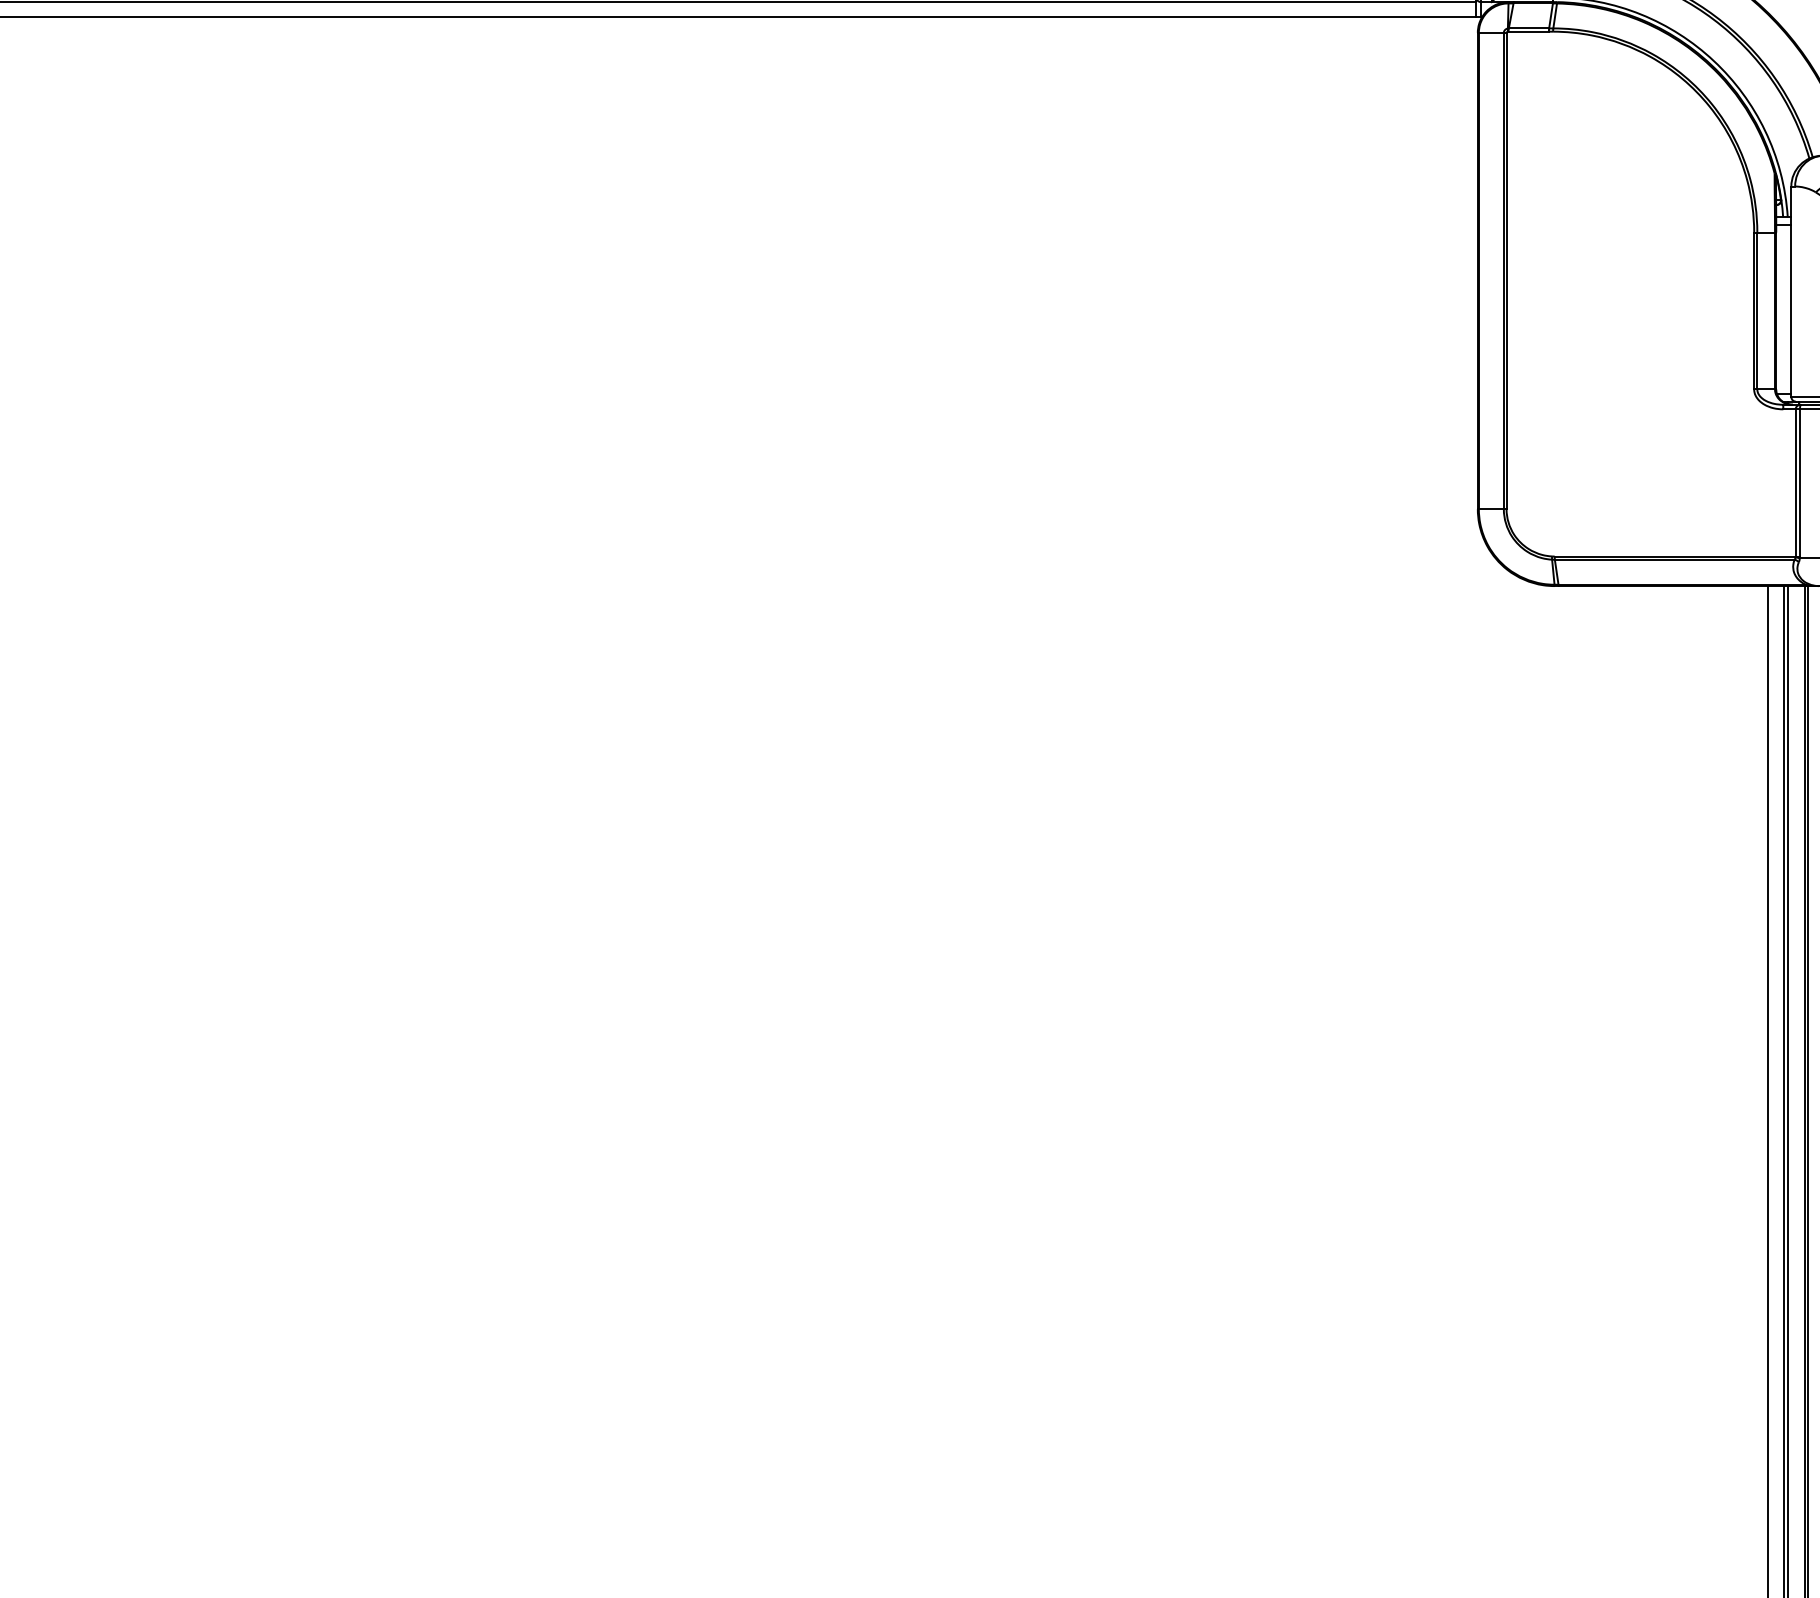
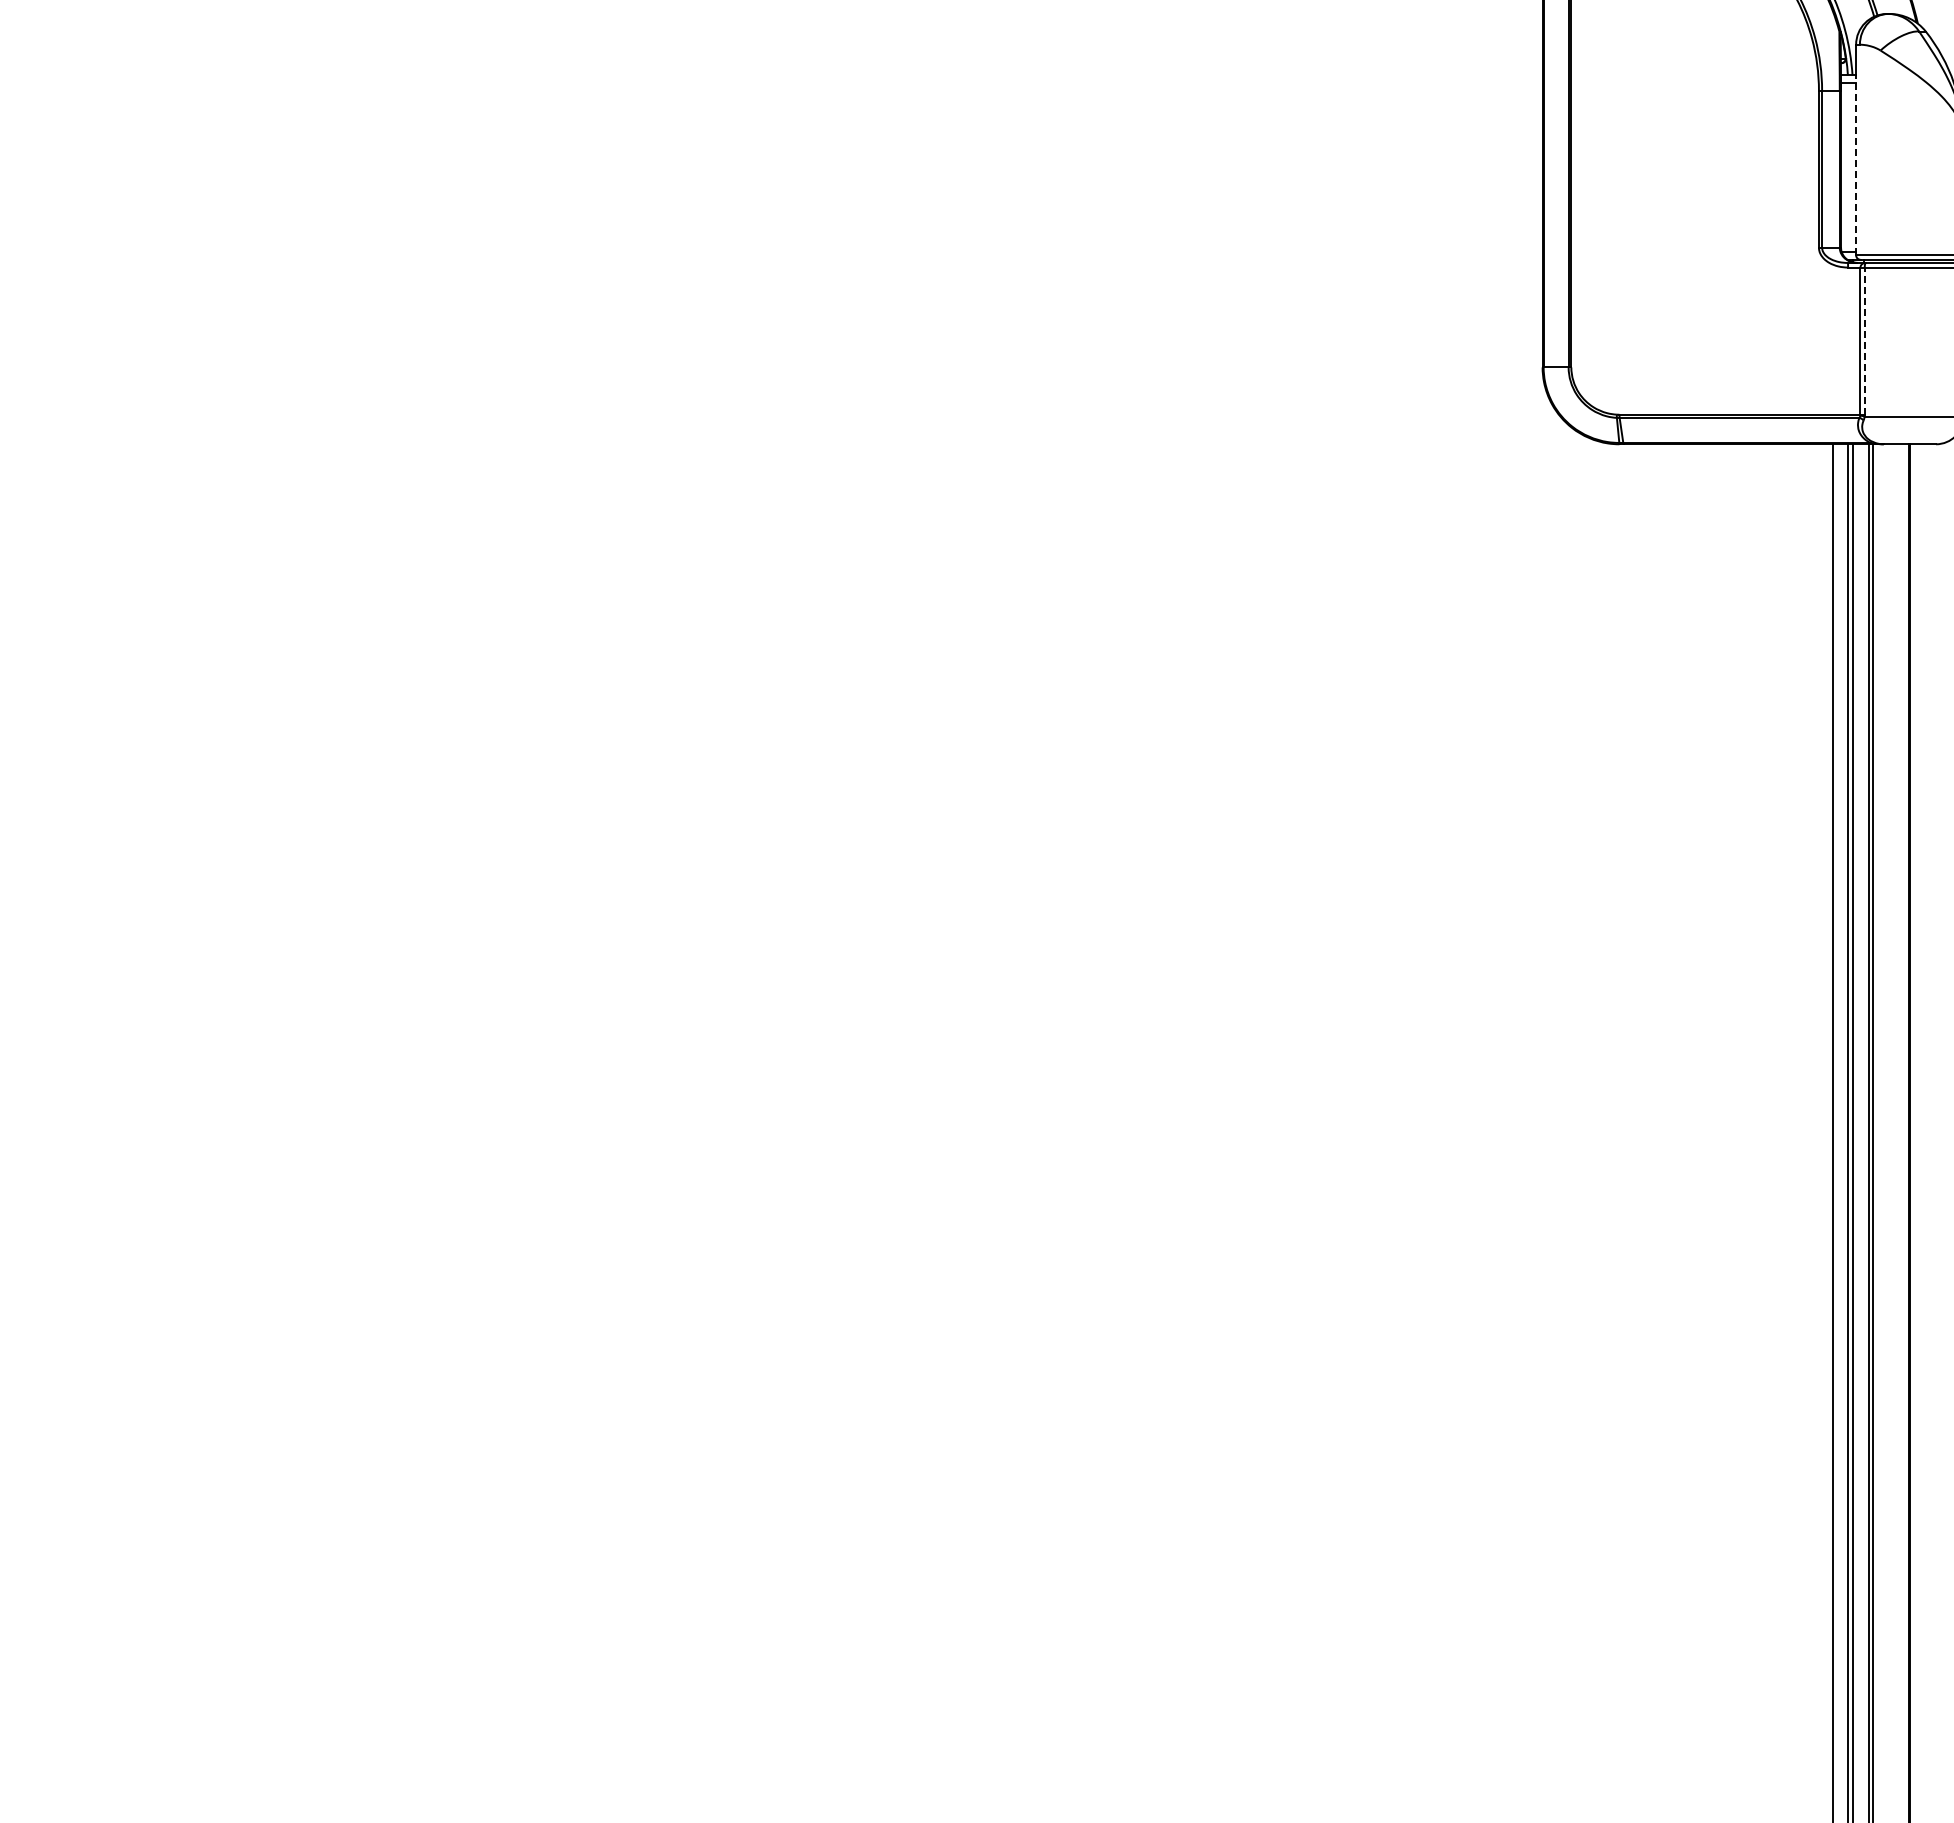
line: (1791, 307) -> (1856, 165), solid -> dashed
line: (1799, 483) -> (1864, 341), solid -> dashed

